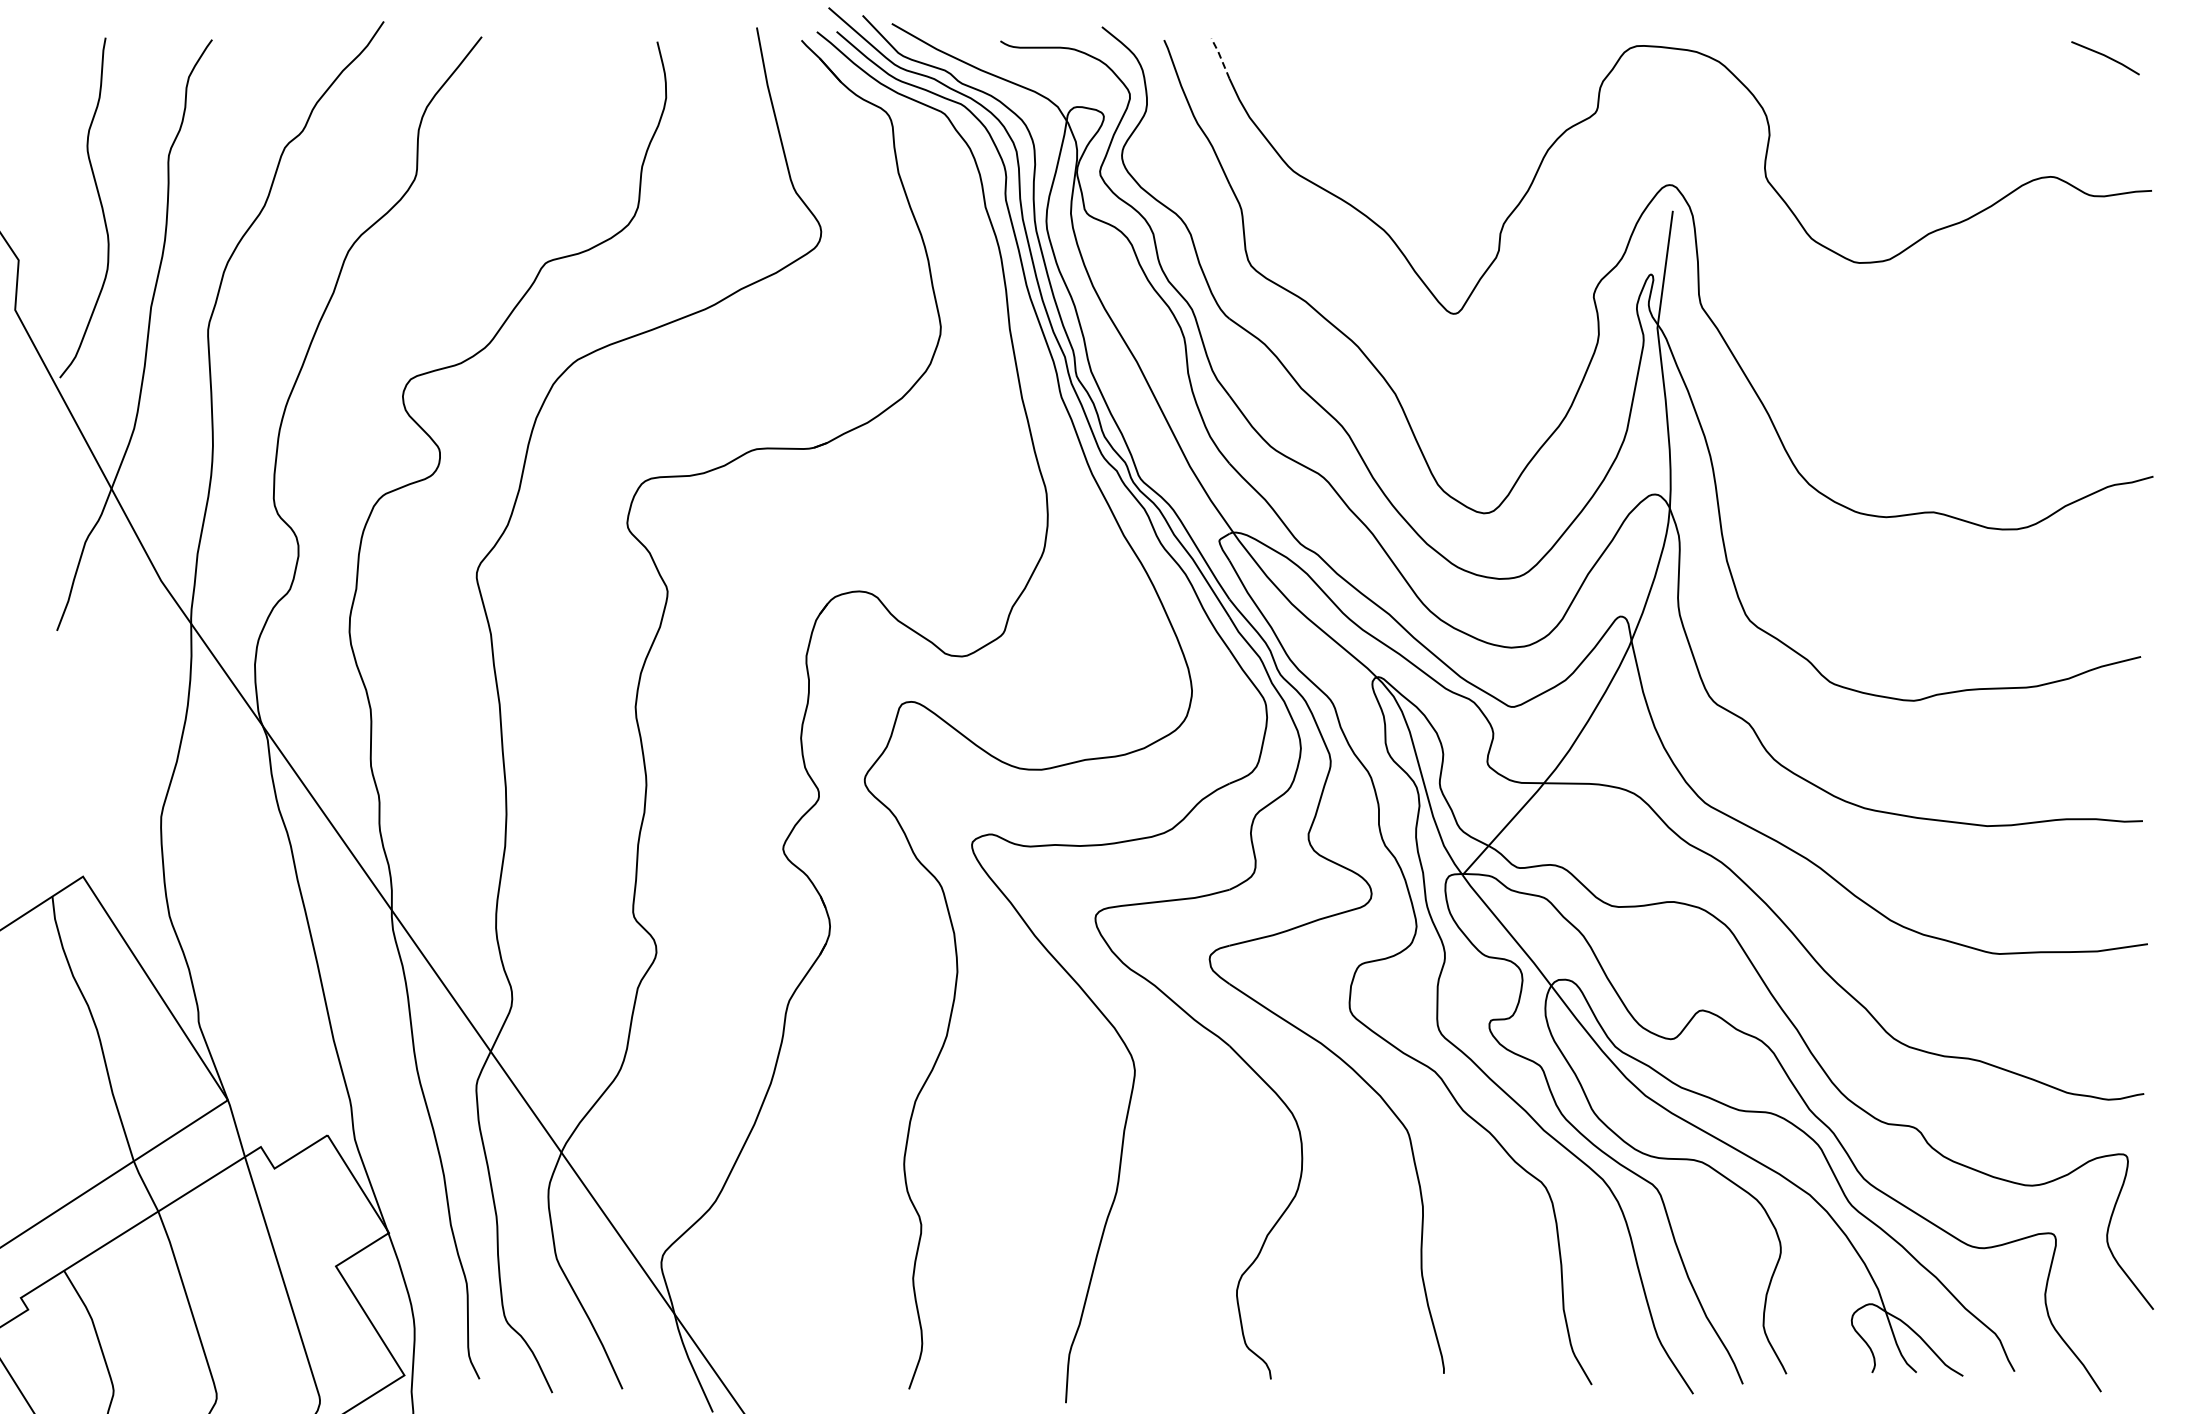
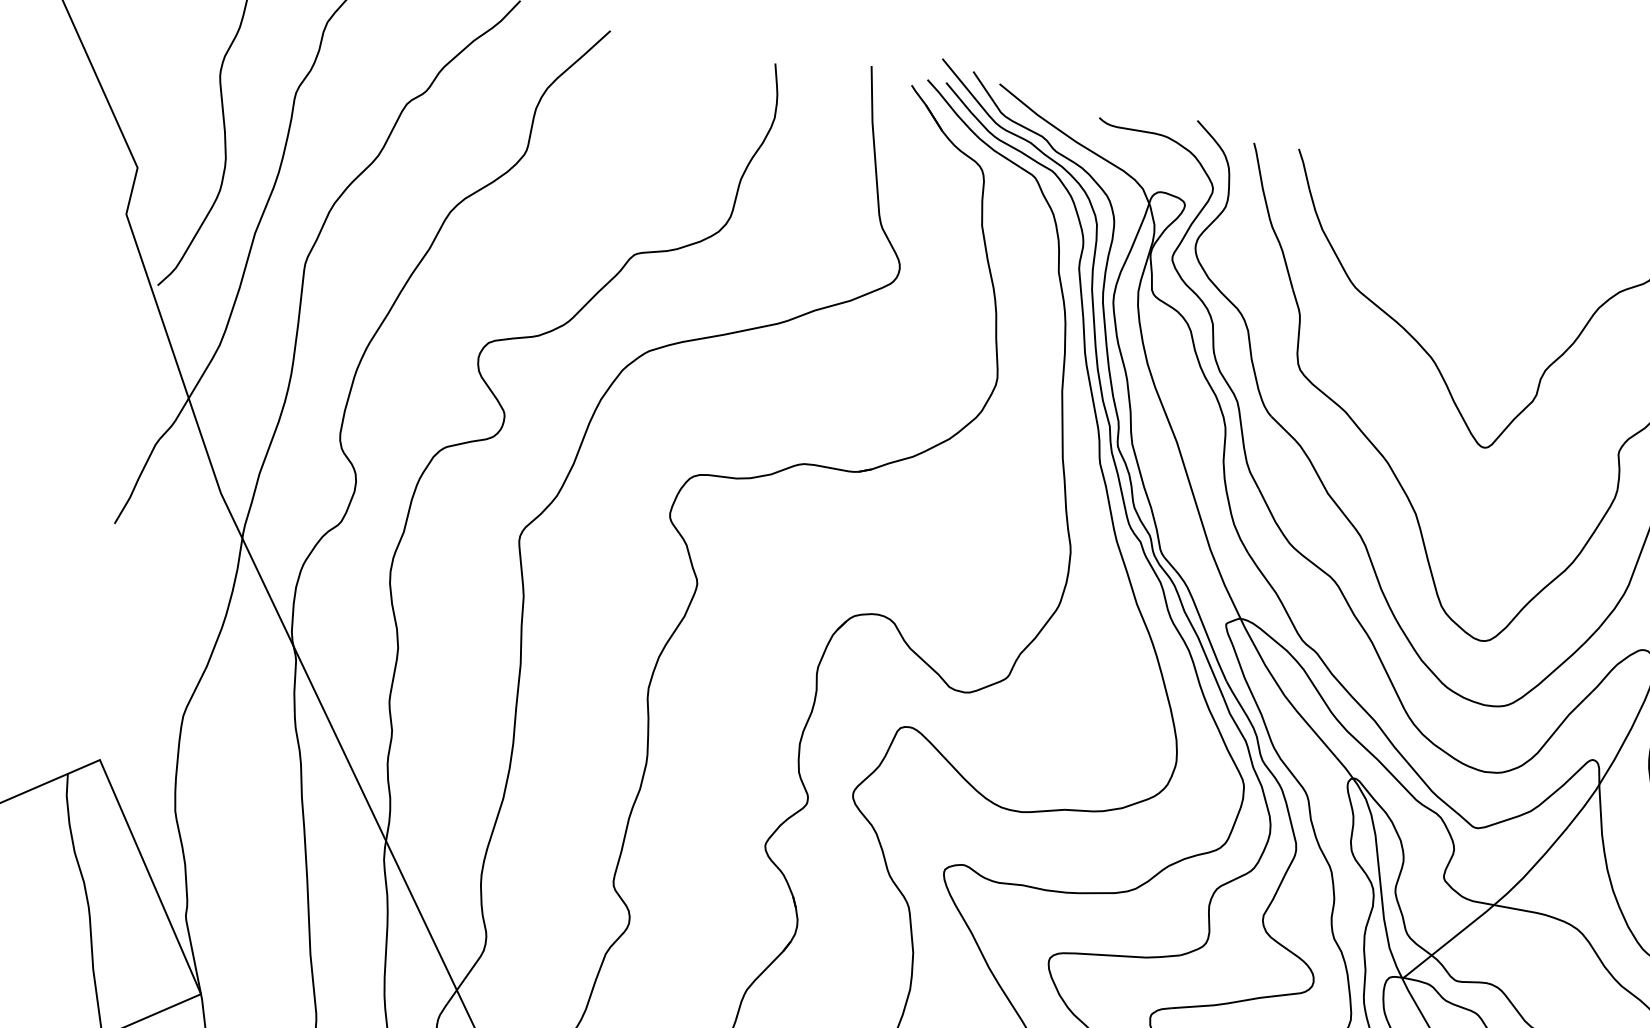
line: (1220, 57) -> (1304, 168), dashed -> solid

